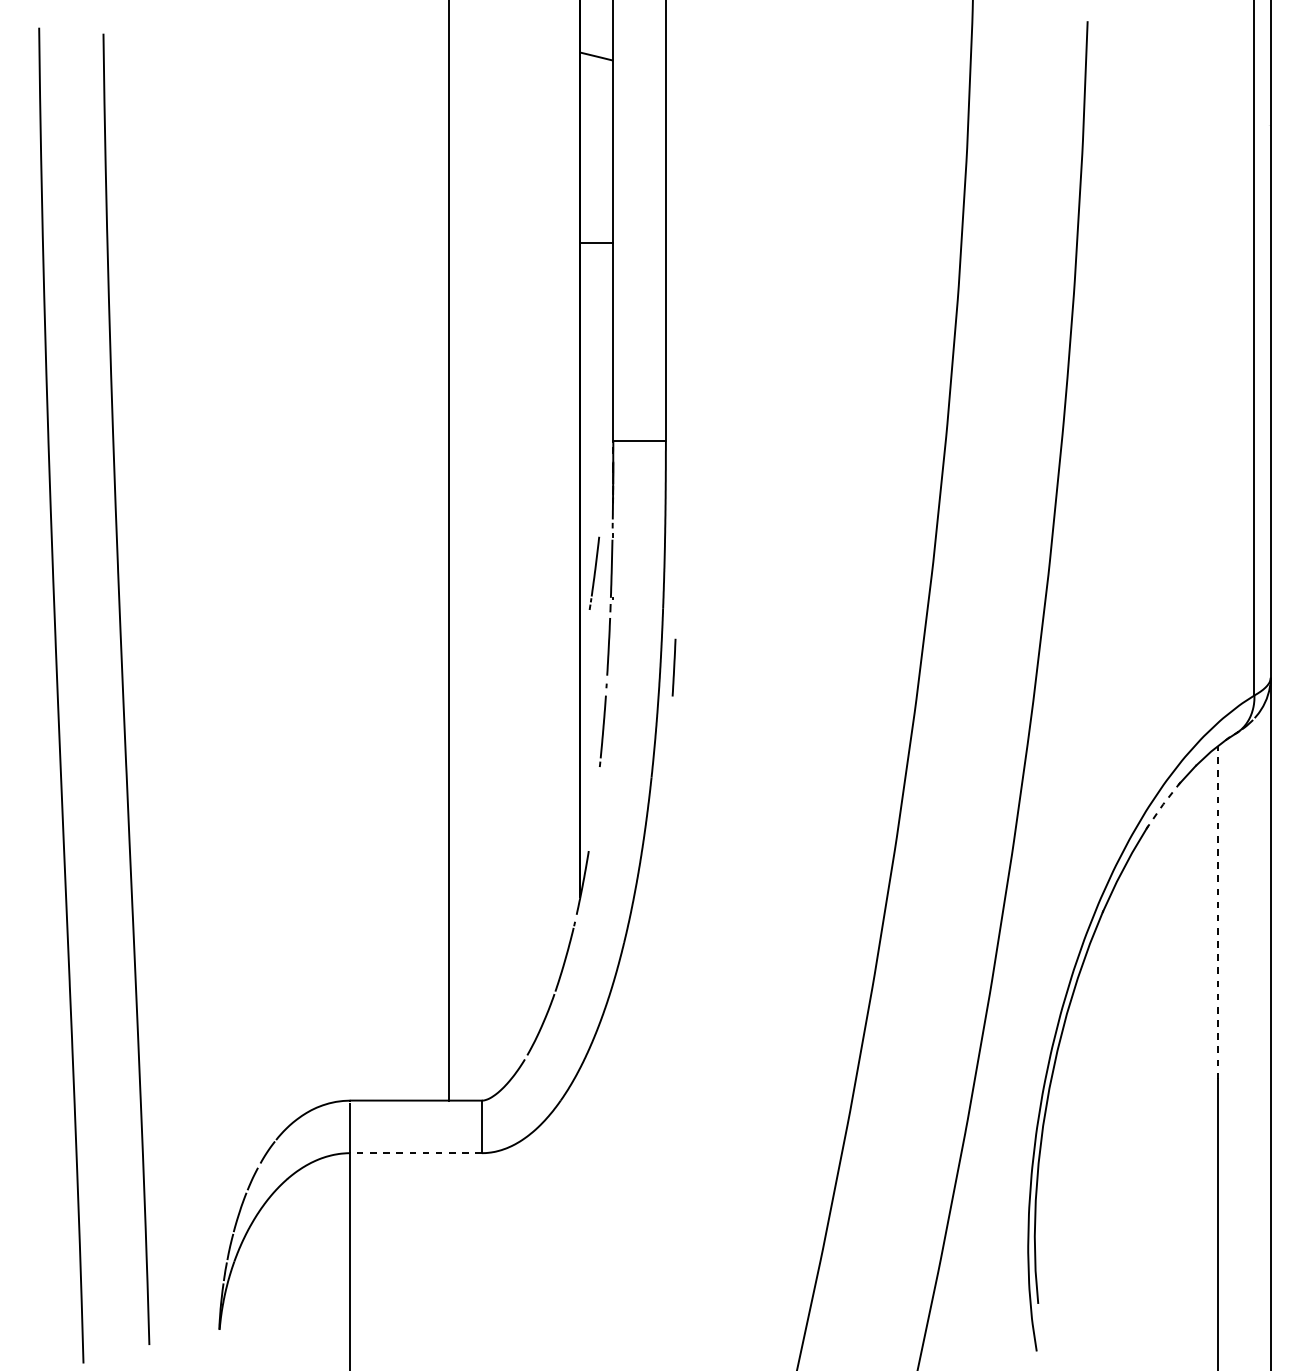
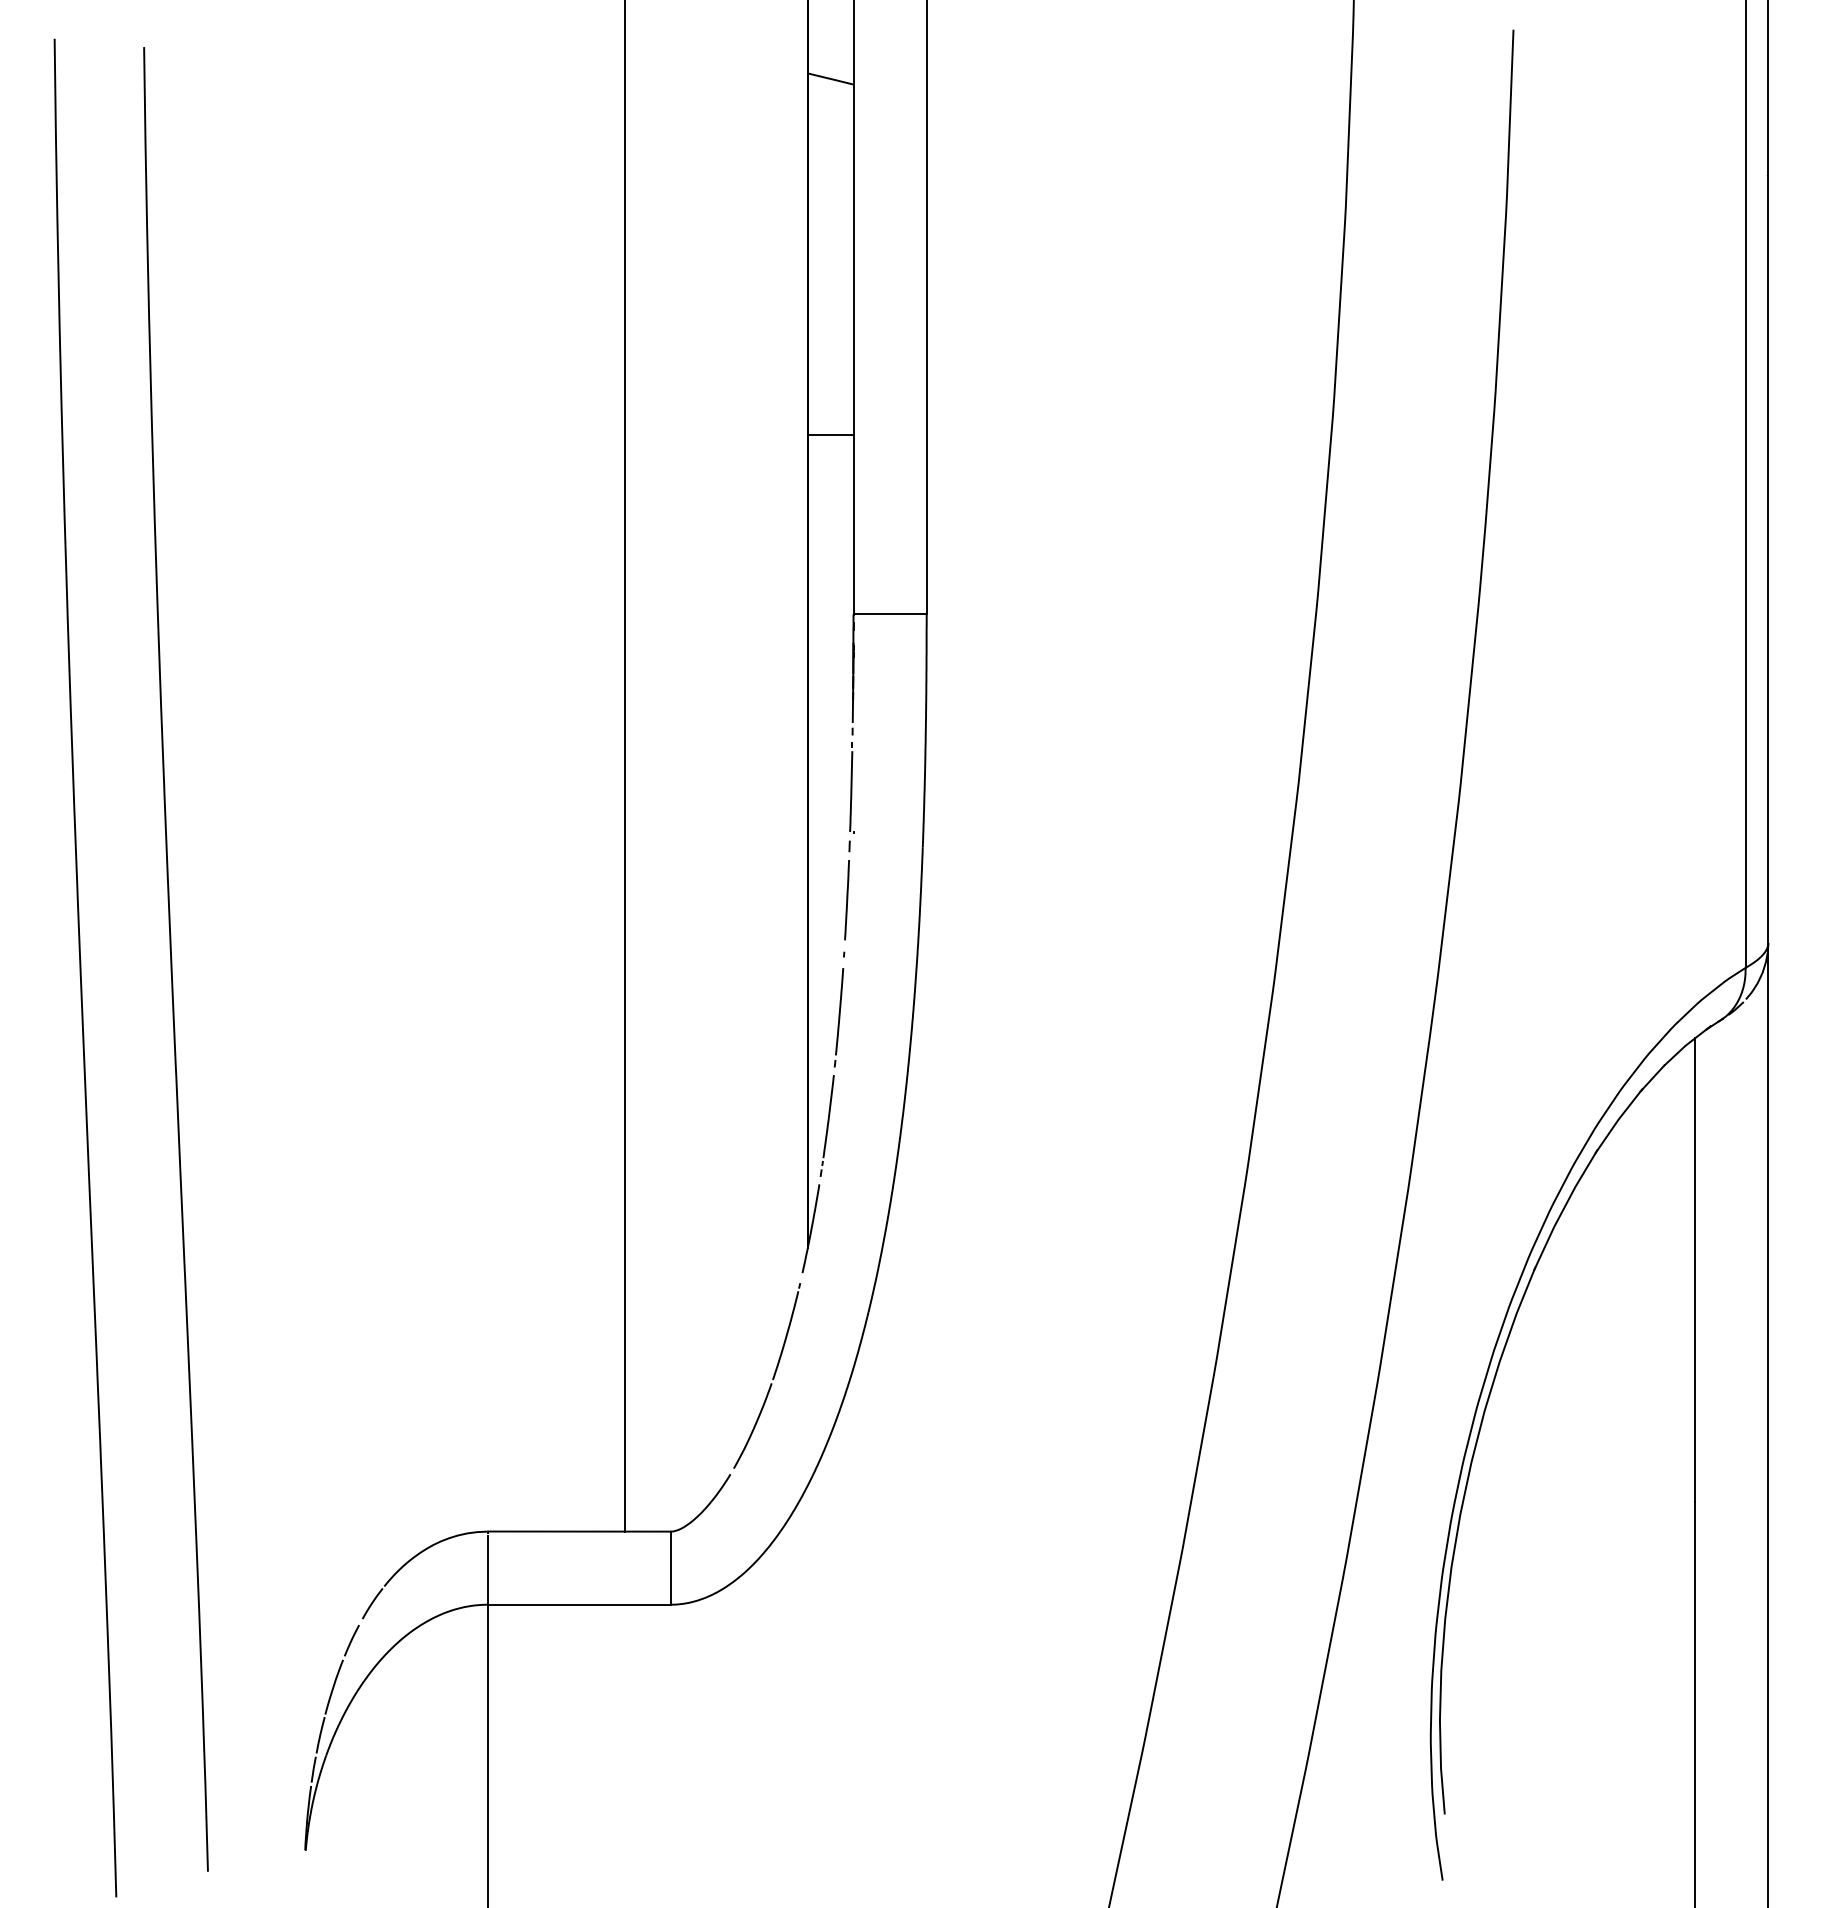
line: (596, 243) -> (830, 435), moved
line: (594, 573) -> (827, 1125), moved
line: (673, 667) -> (937, 929), removed
line: (1163, 805) -> (1618, 1120), dashed -> solid
line: (1218, 912) -> (1695, 1270), dashed -> solid
line: (415, 1153) -> (578, 1604), dashed -> solid

